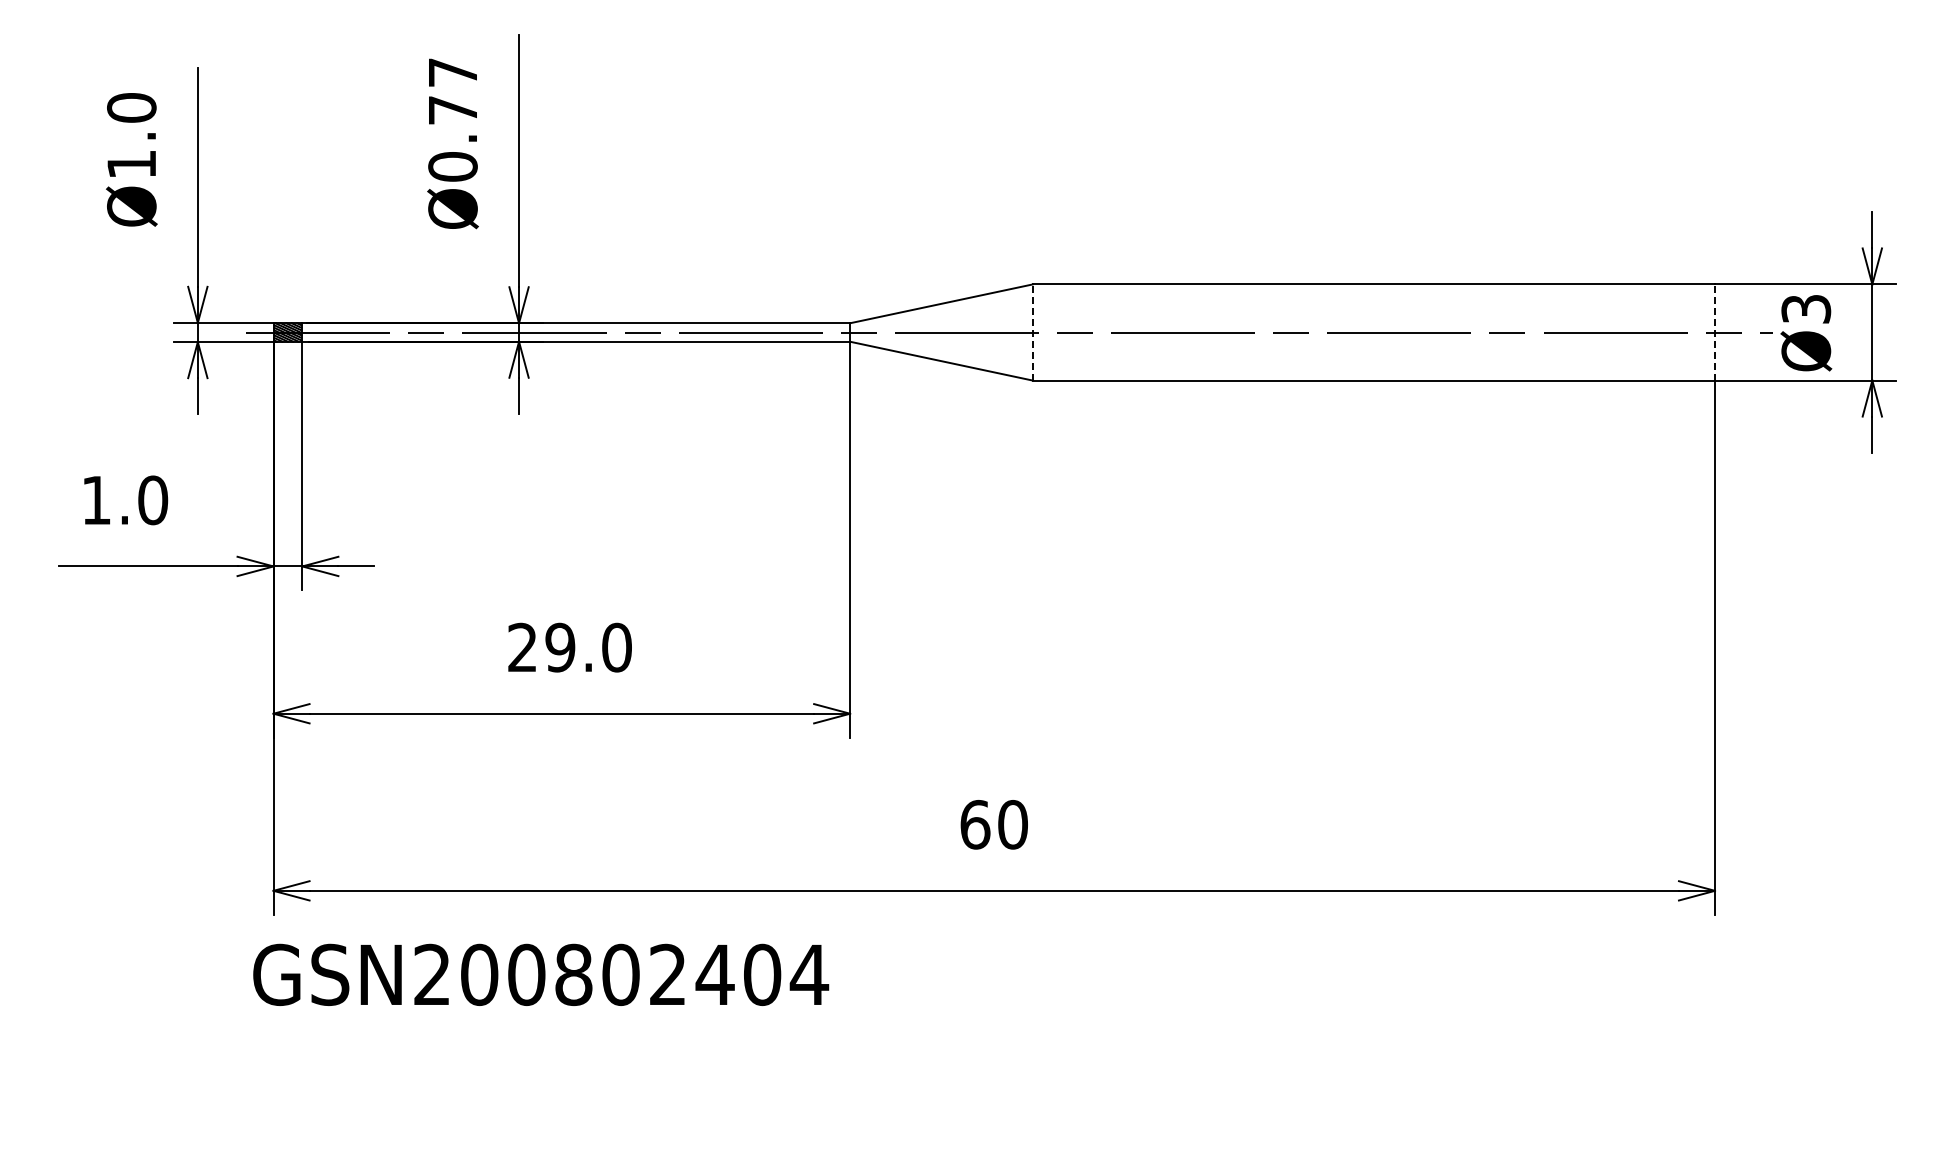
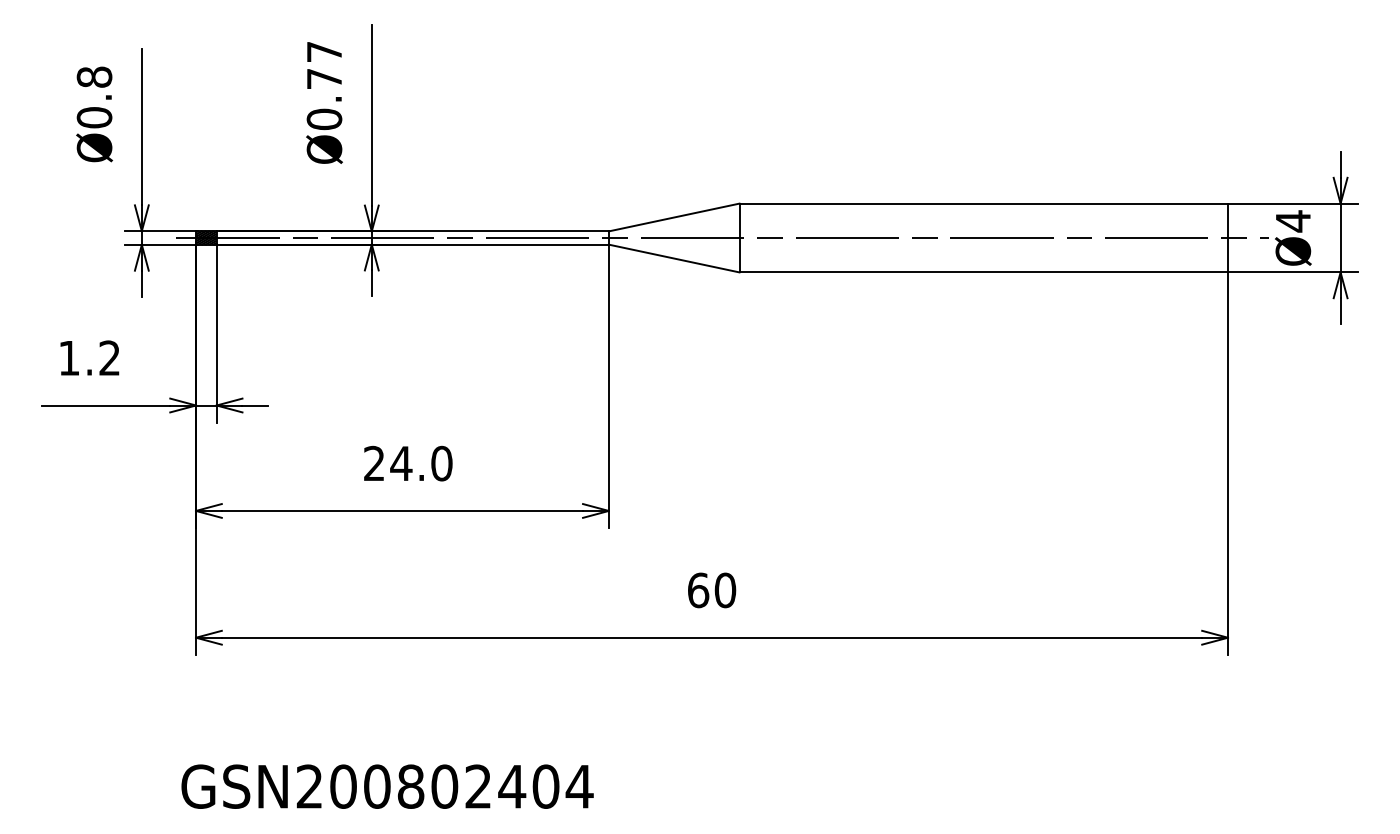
text: (131, 136) -> (94, 97), Ø1.0 -> Ø0.8
text: (1806, 309) -> (1293, 221), Ø3 -> Ø4
line: (1032, 332) -> (739, 238), dashed -> solid
line: (1715, 332) -> (1228, 238), dashed -> solid
text: (153, 500) -> (110, 358), 1.0 -> 1.2
text: (560, 647) -> (401, 463), 29.0 -> 24.0
text: (541, 974) -> (387, 786), moved

